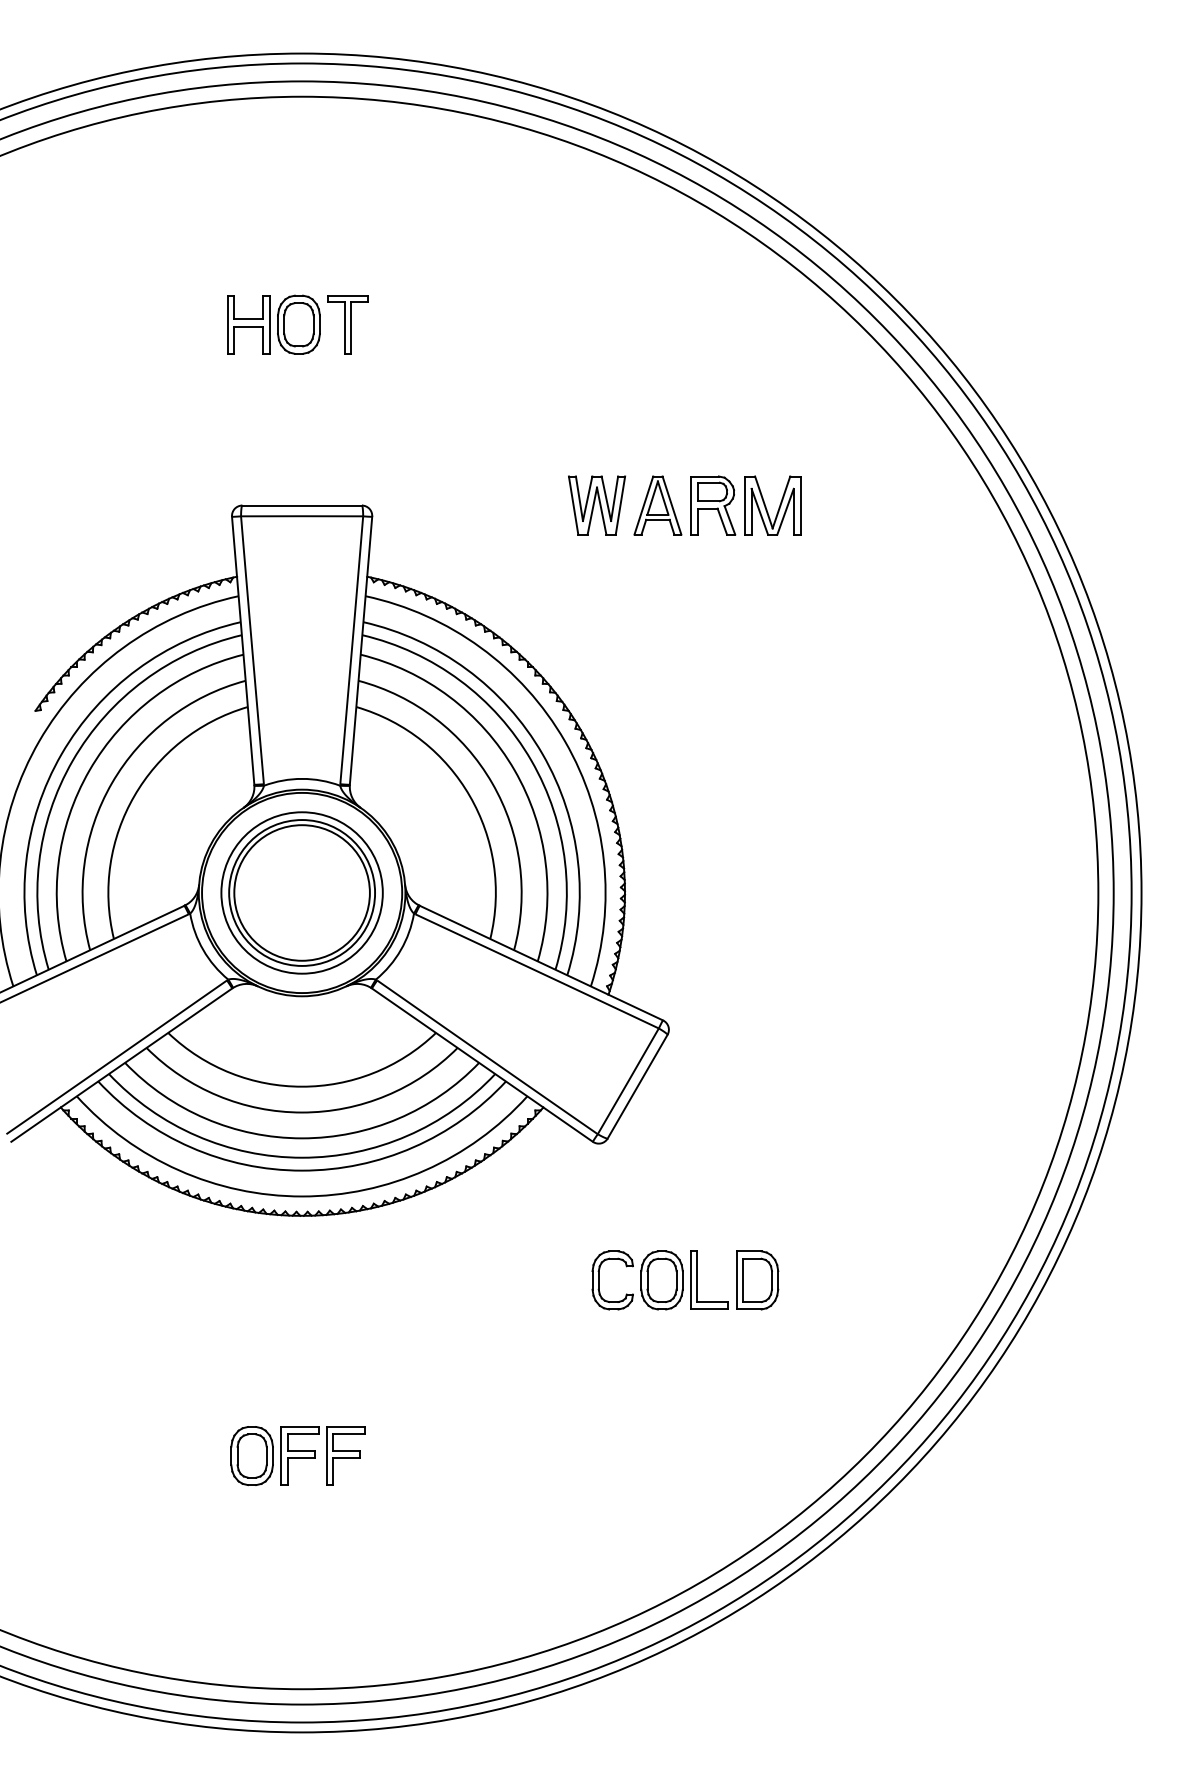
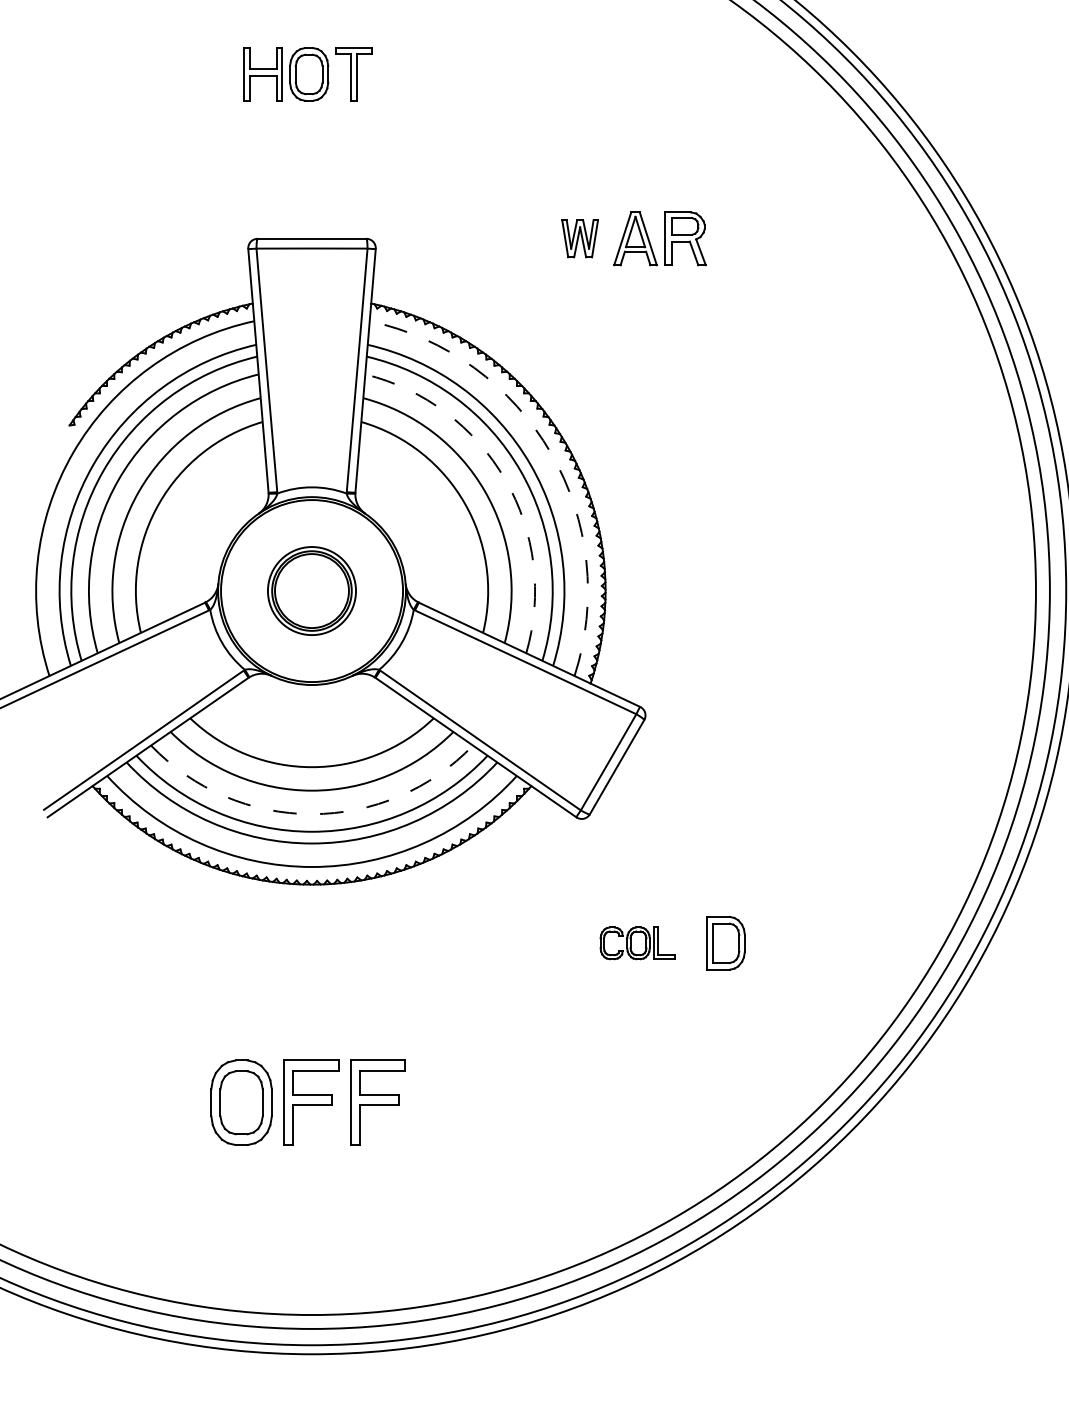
part: (596, 505) -> (579, 238), size x0.7
part: (766, 506) -> (734, 239), removed
arc: (564, 741) -> (550, 453), solid -> dashed
arc: (514, 770) -> (505, 479), solid -> dashed
part: (301, 892) -> (311, 590), size x0.6
arc: (302, 1138) -> (312, 814), solid -> dashed
part: (659, 1280) -> (636, 943), size x0.6
part: (297, 1456) -> (307, 1103), size x1.6

